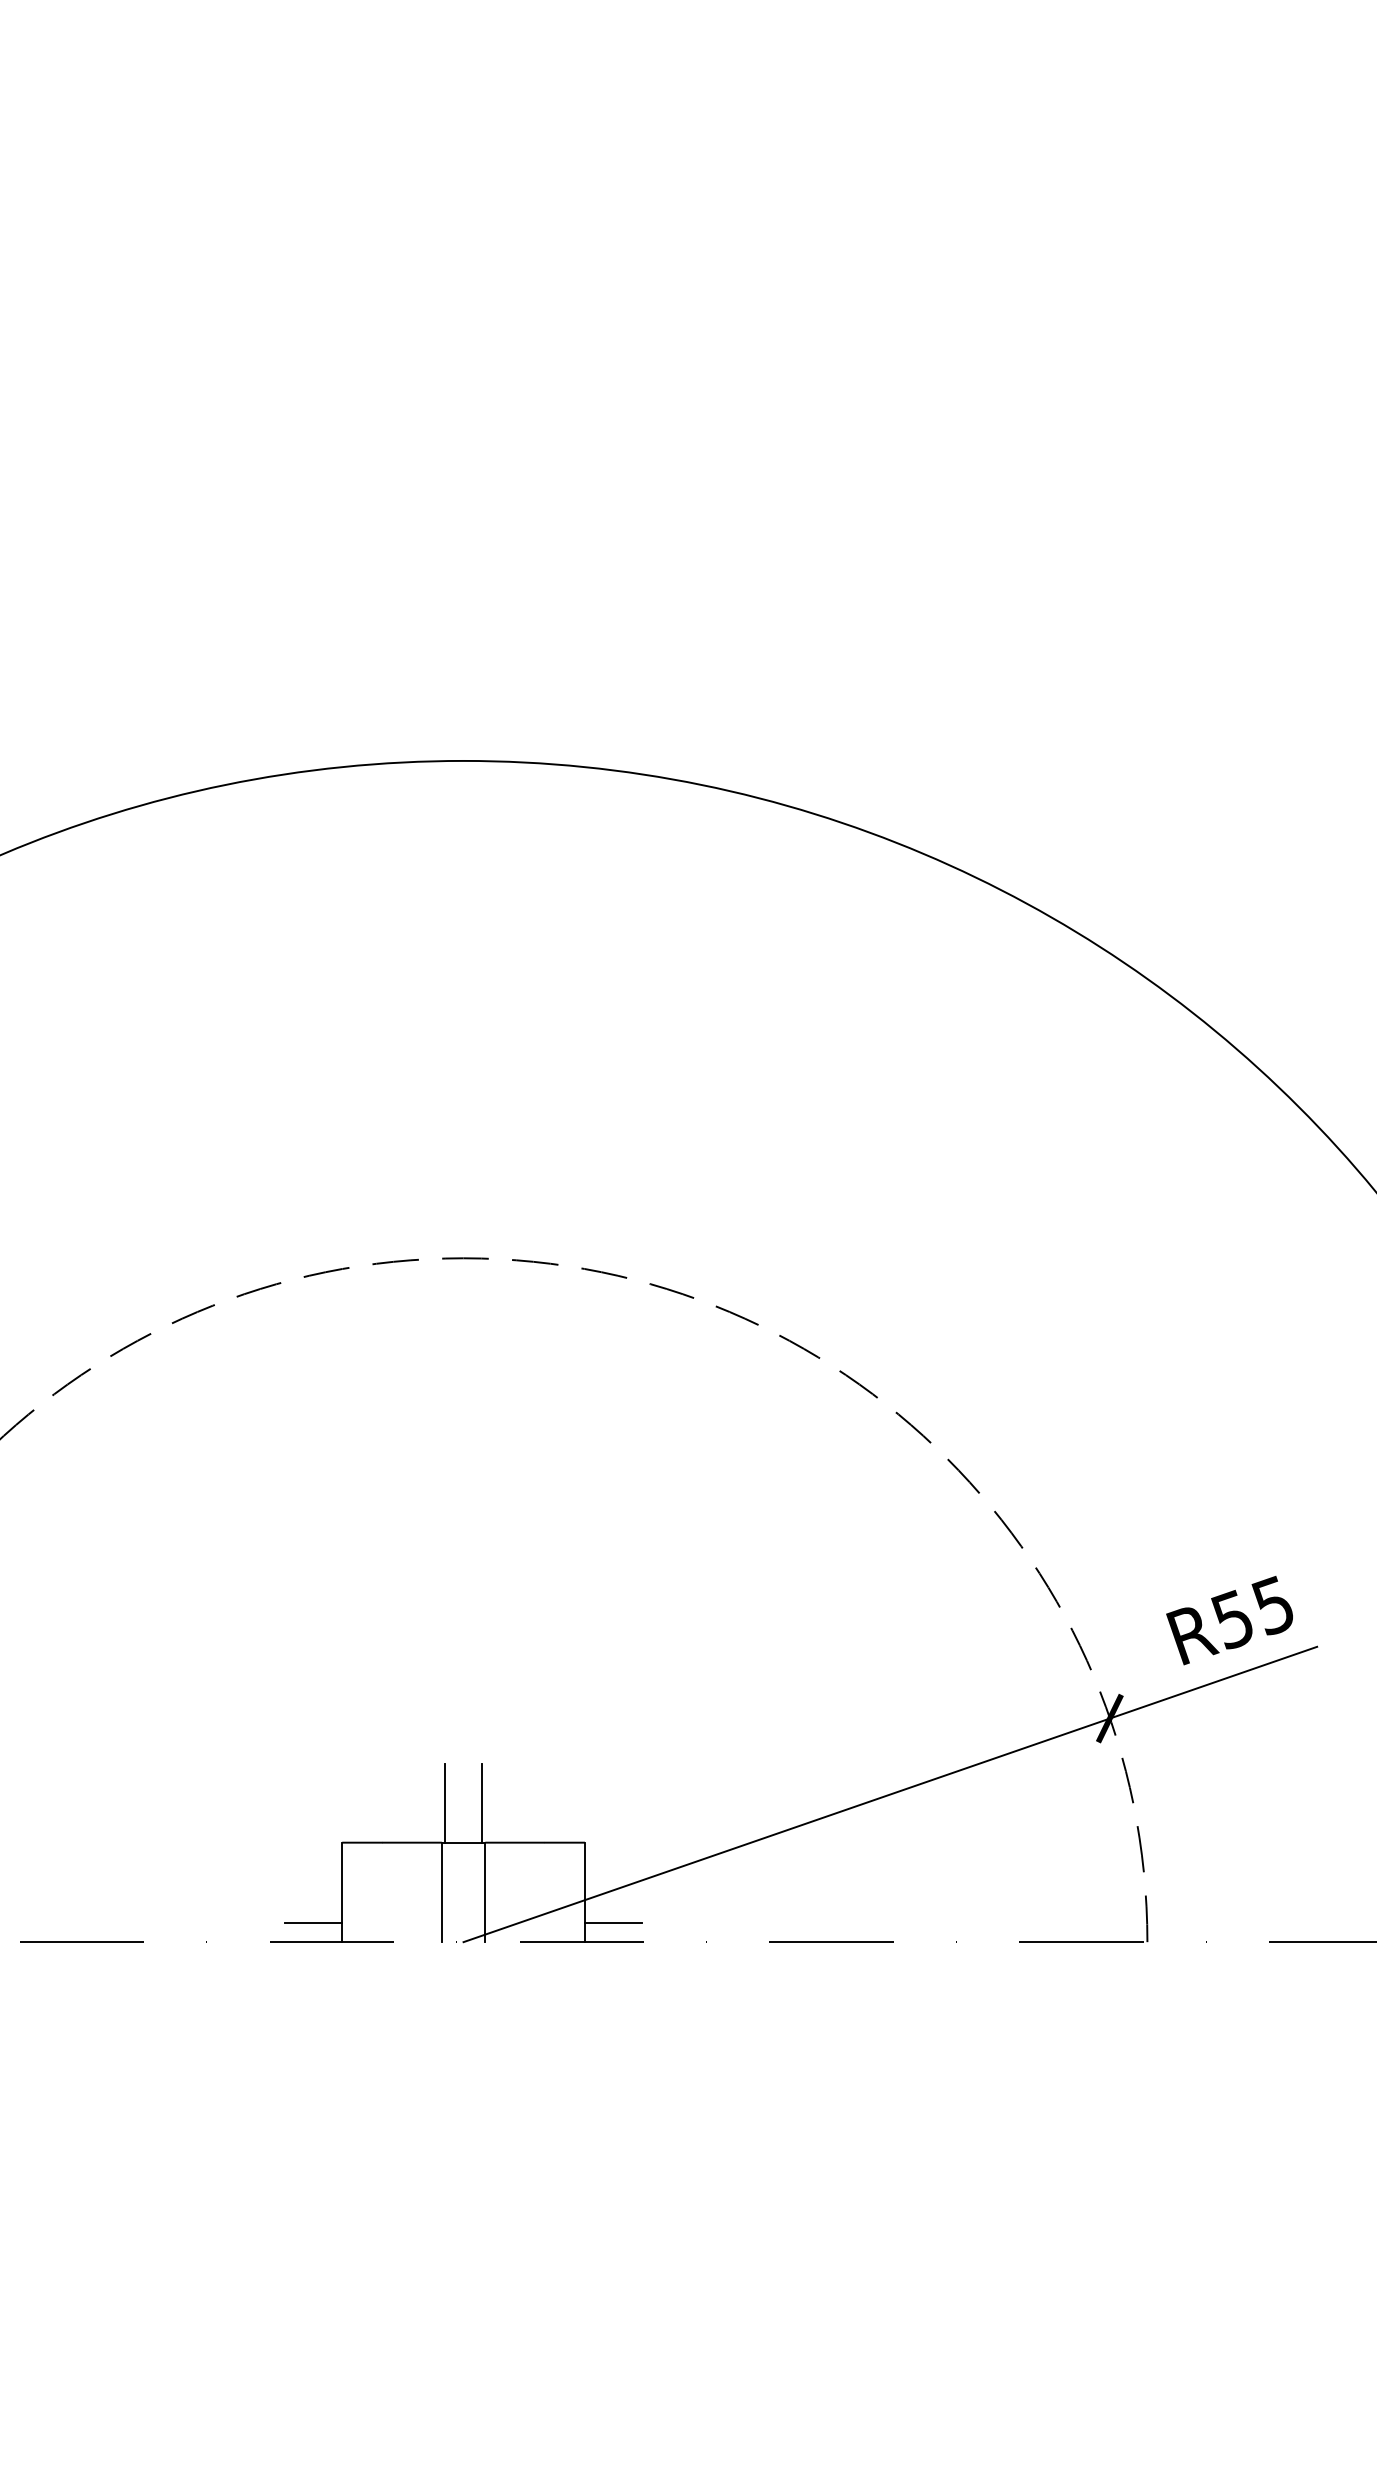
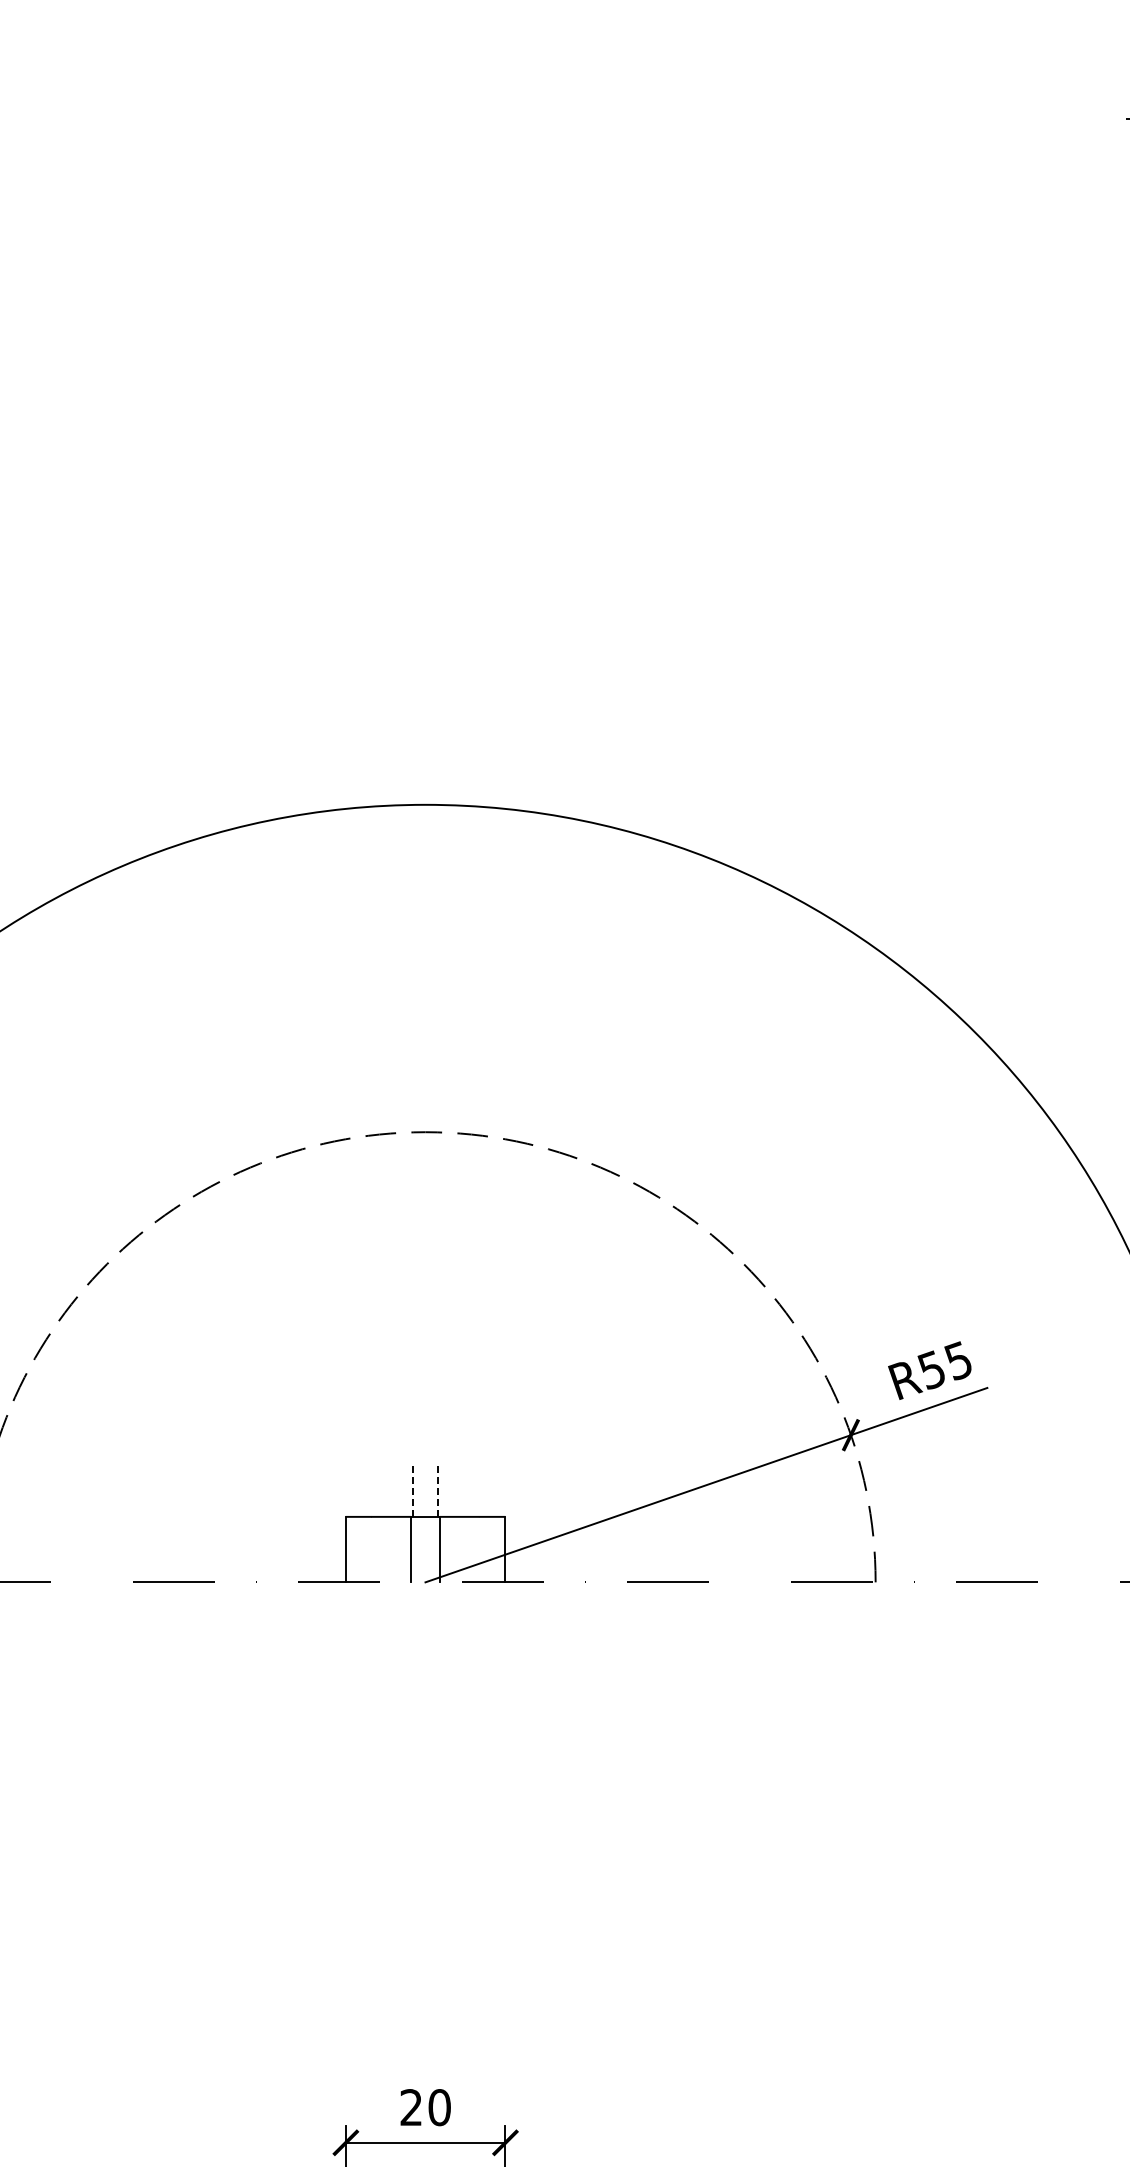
line: (445, 1804) -> (413, 1491), solid -> dashed
line: (481, 1804) -> (437, 1491), solid -> dashed
line: (313, 1924) -> (326, 1570), removed
line: (613, 1924) -> (524, 1570), removed

